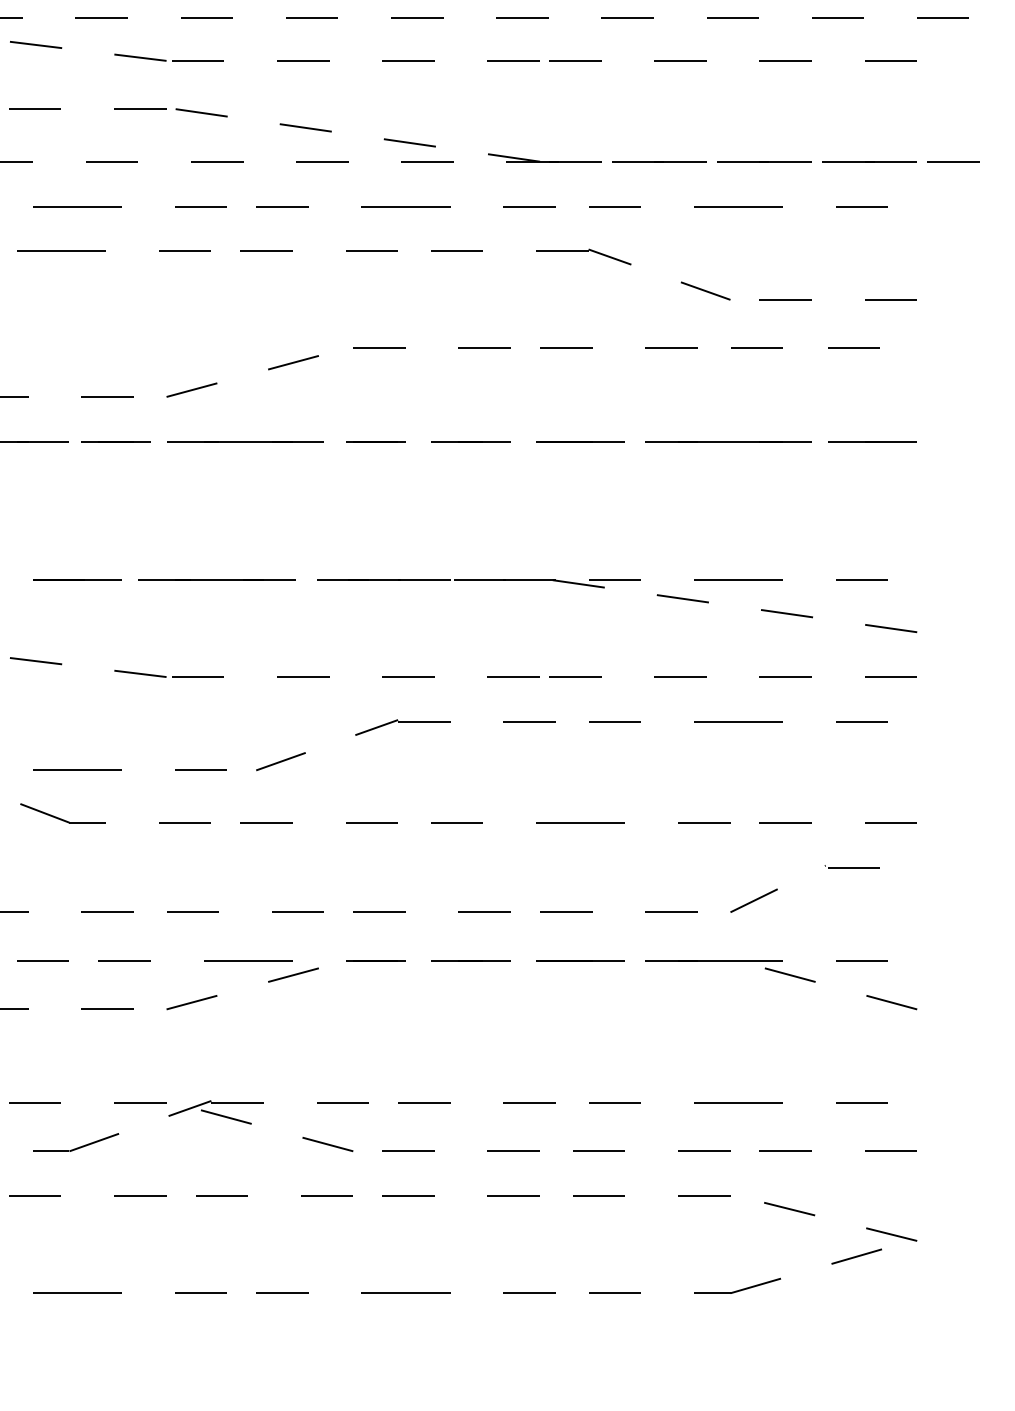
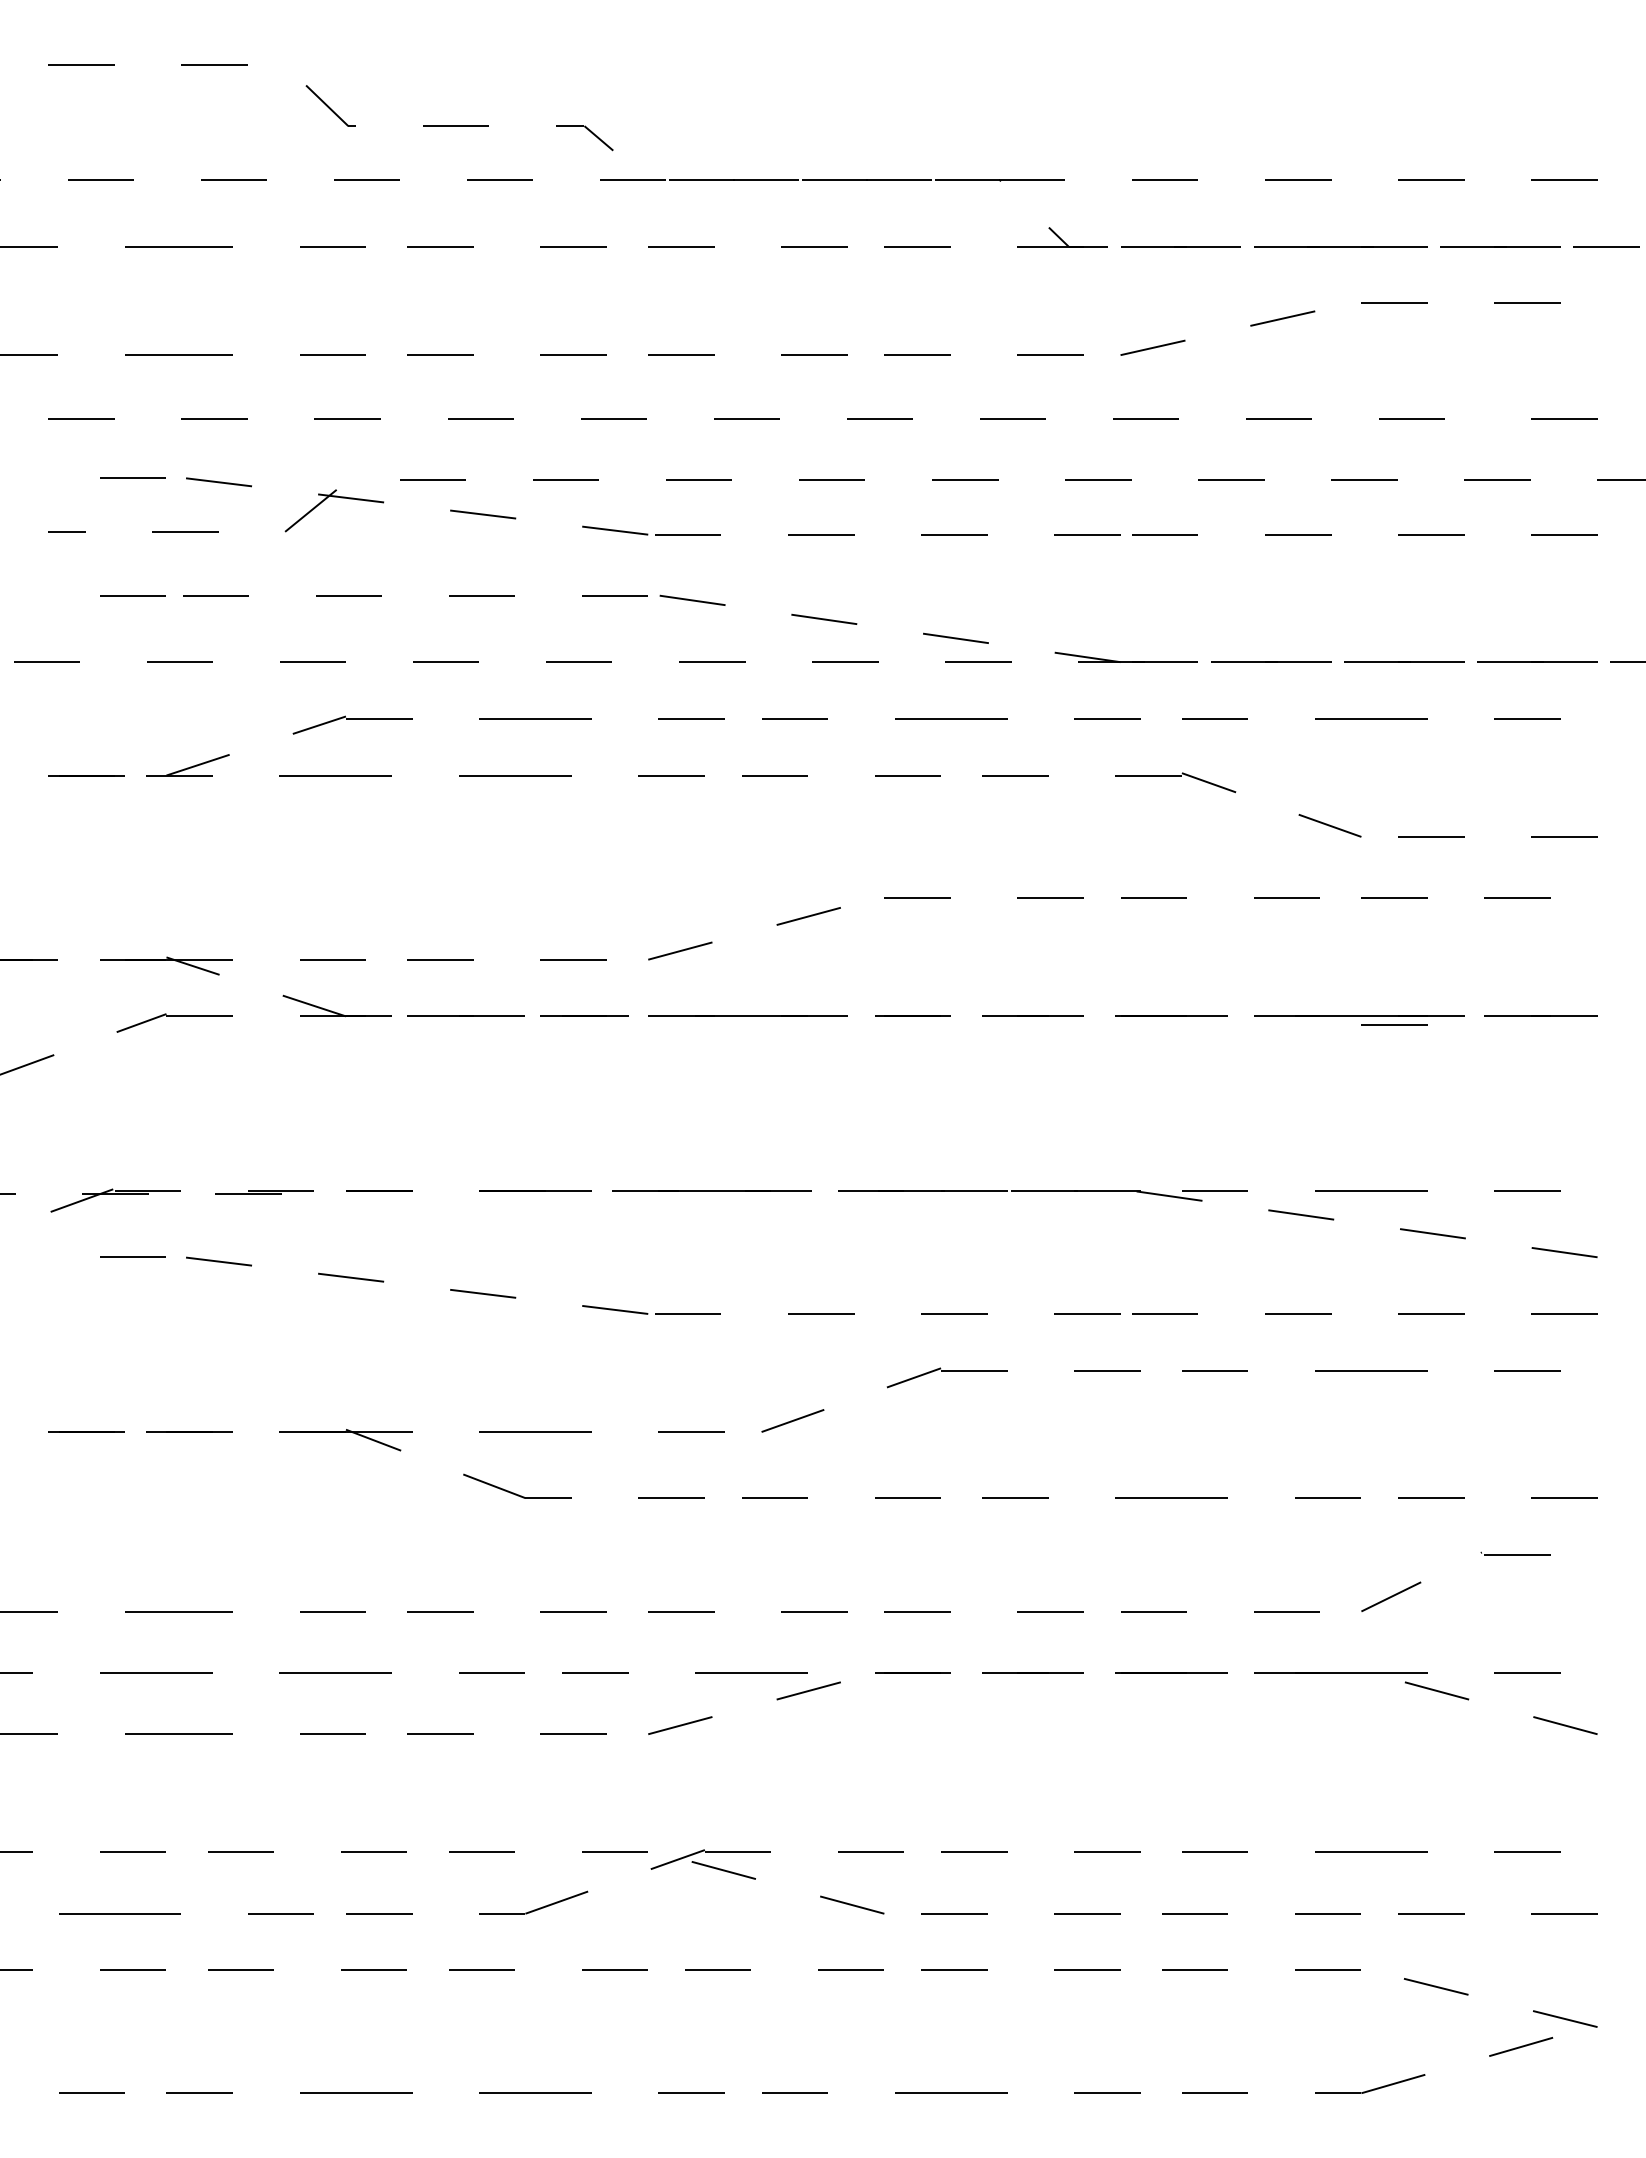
line: (756, 448) -> (1394, 1024), added

